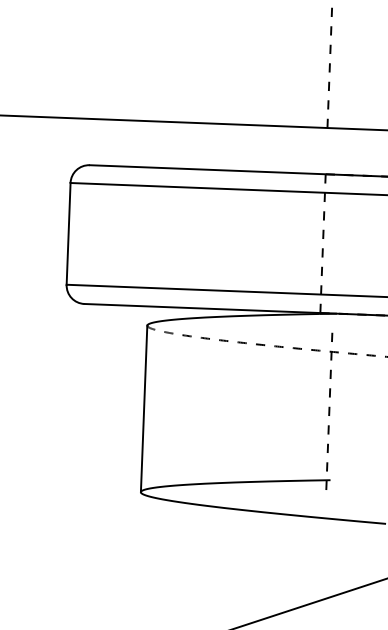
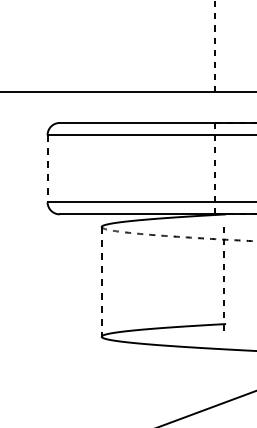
line: (68, 233) -> (47, 168), solid -> dashed
line: (143, 408) -> (101, 281), solid -> dashed

